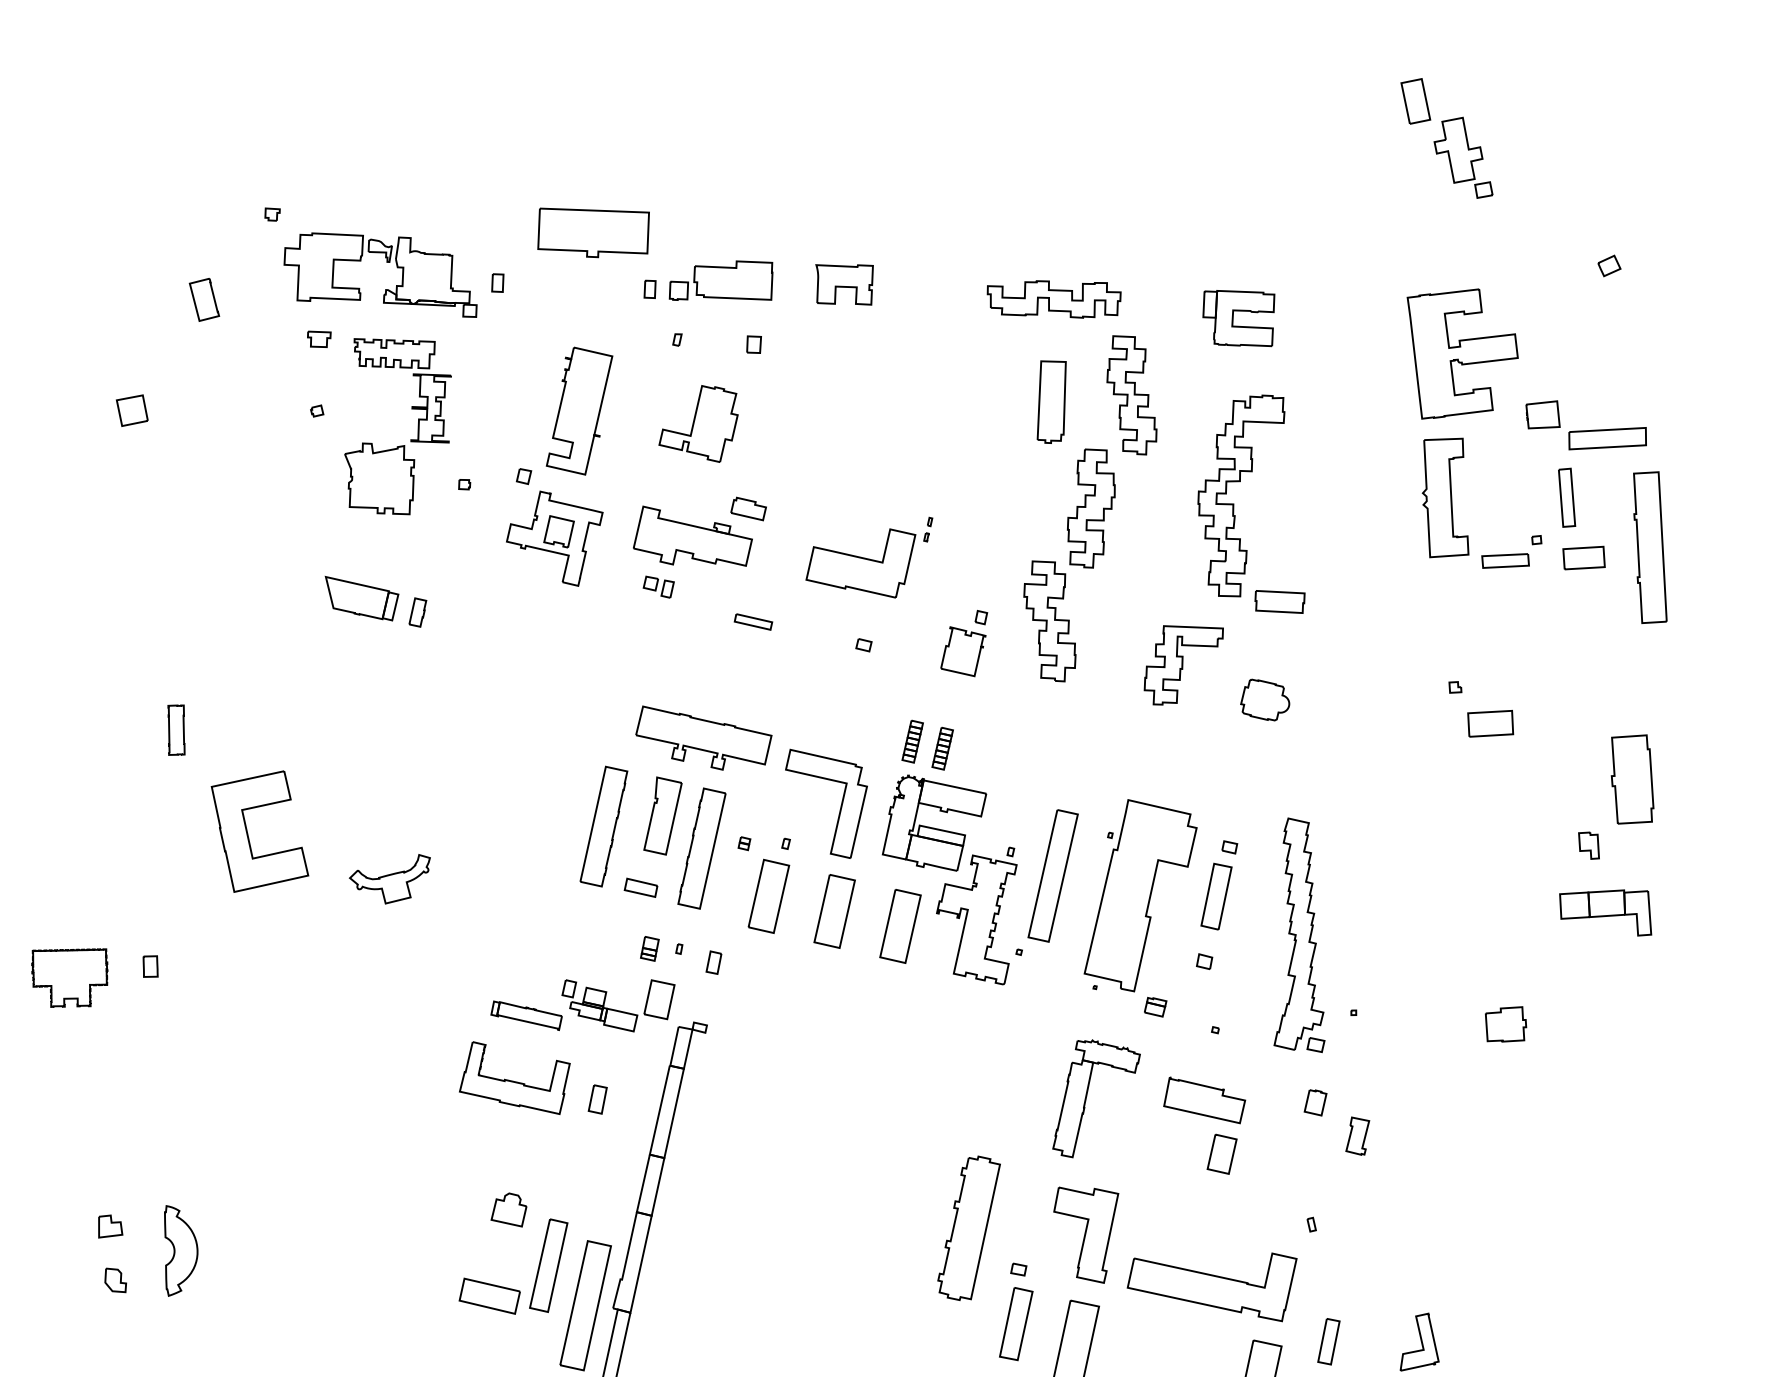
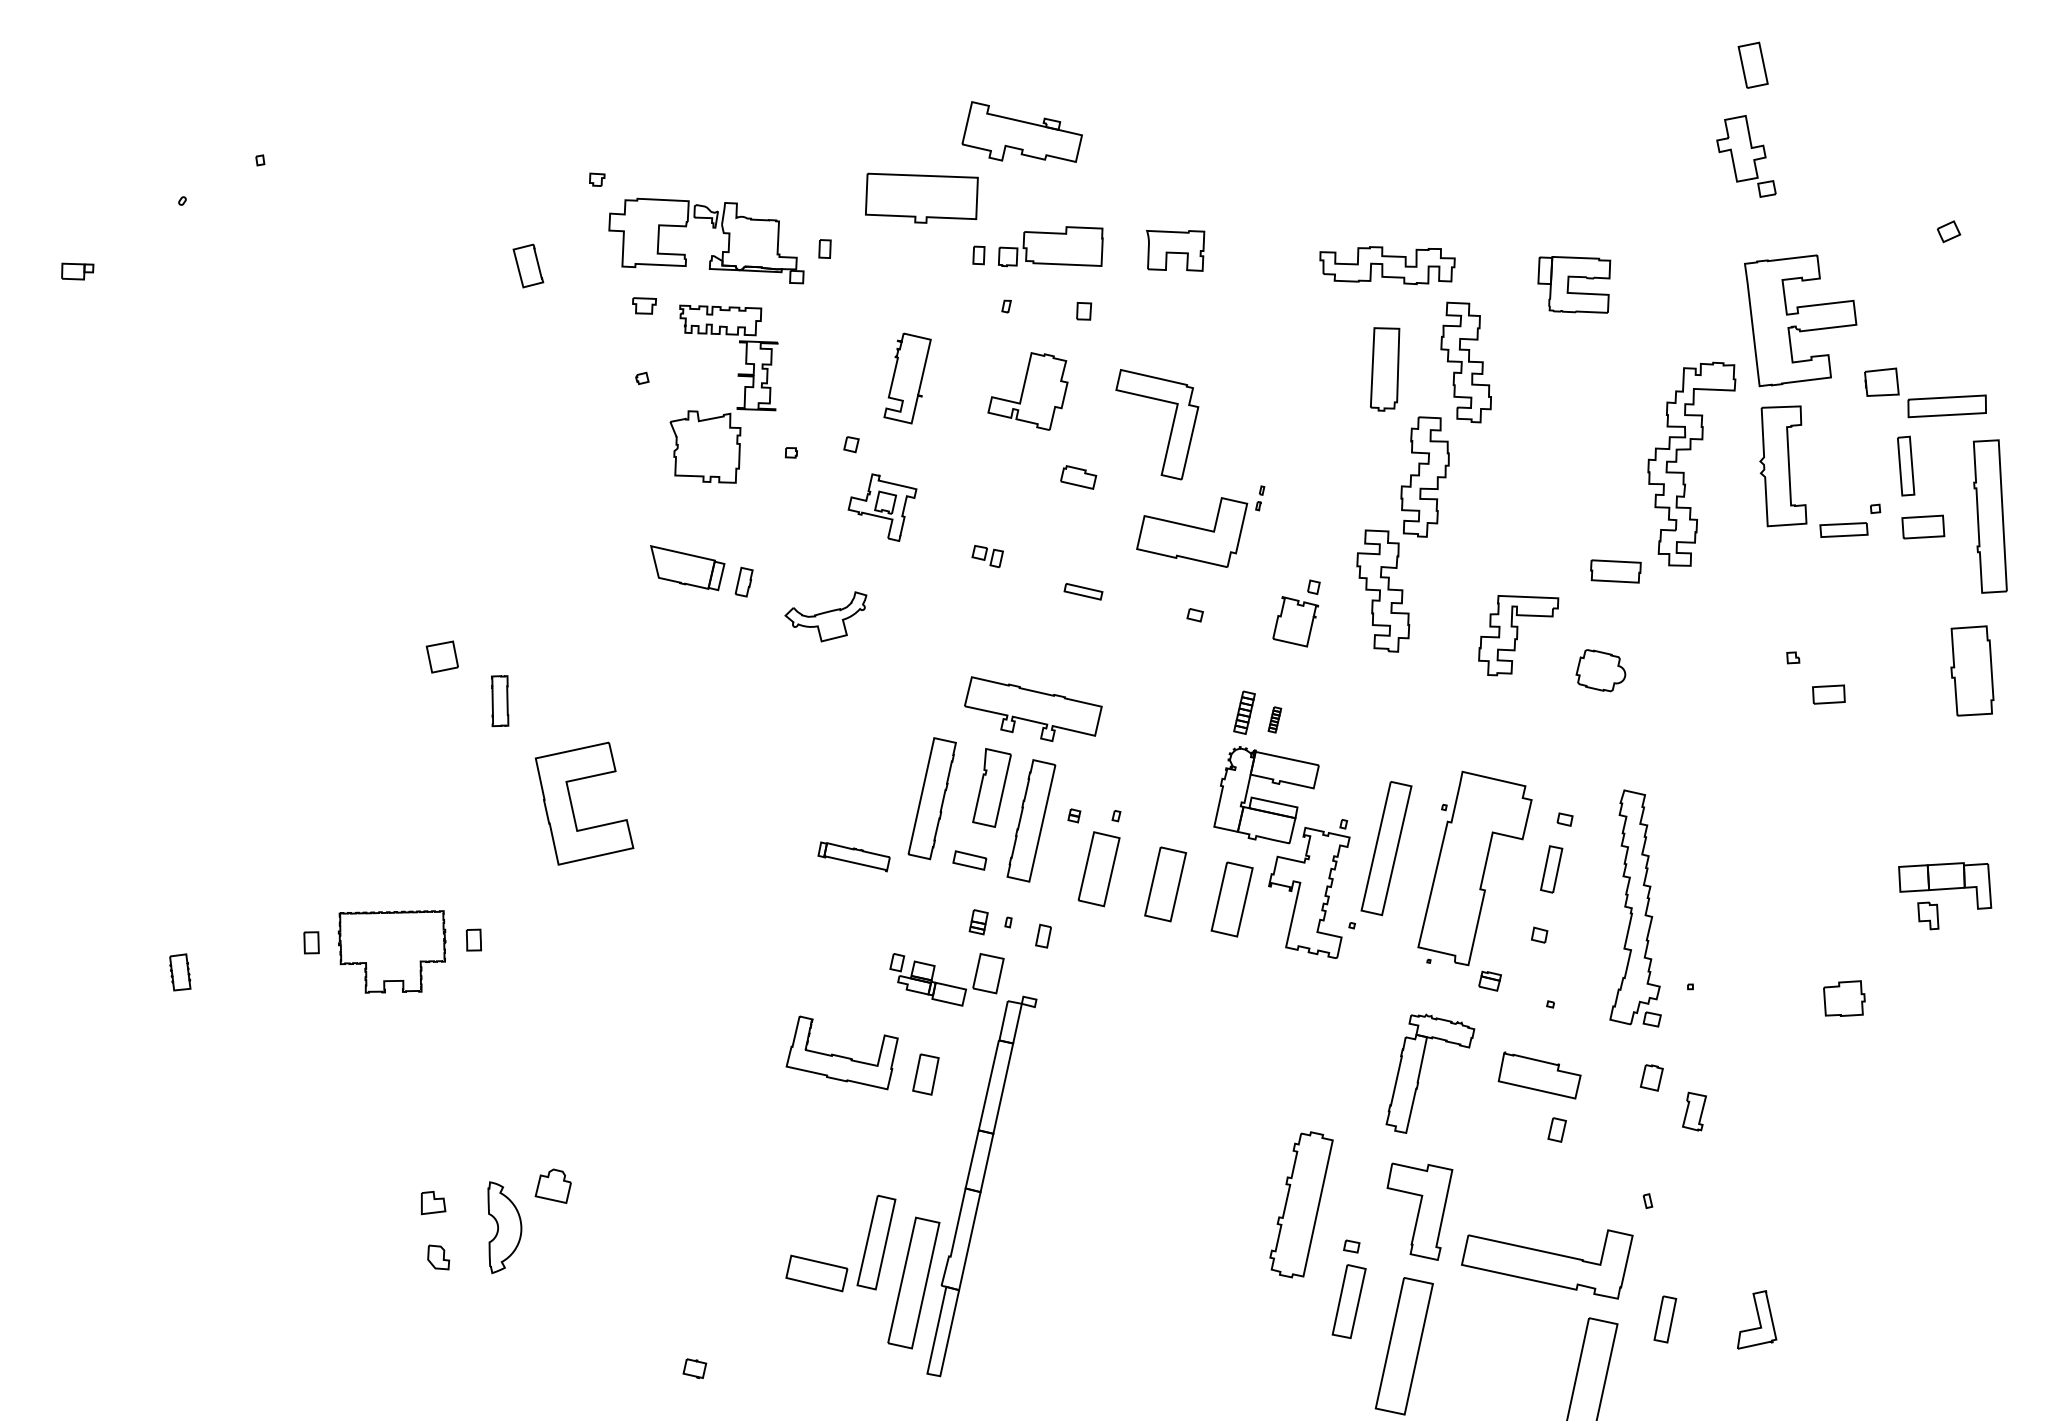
part: (1463, 157) -> (1746, 156), moved
part: (131, 410) -> (441, 656), moved
part: (579, 411) -> (907, 378), size x0.7
part: (1233, 503) -> (1683, 471), moved
part: (692, 535) -> (1021, 131), moved
part: (554, 538) -> (882, 507), size x0.7
part: (1490, 723) -> (1828, 694), size x0.7
part: (942, 748) -> (1274, 719), size x0.6
part: (1632, 779) -> (1972, 670), moved
part: (840, 805) -> (1171, 426), moved
part: (1589, 845) -> (1928, 915), moved
part: (389, 878) -> (825, 616), moved
part: (1216, 896) -> (1551, 869), size x0.7
part: (70, 977) -> (392, 951), size x1.4
part: (526, 1015) -> (853, 856), moved
part: (598, 1099) -> (926, 1074), size x1.4
part: (1221, 1153) -> (1556, 1129), size x0.6
part: (508, 1209) -> (552, 1185), moved

